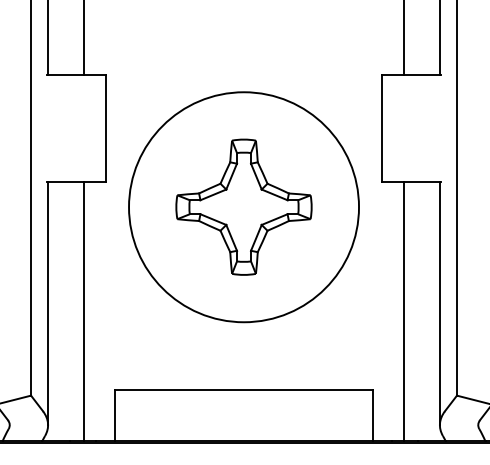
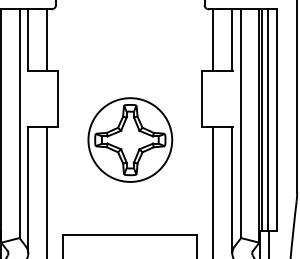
circle: (244, 206) -> (130, 139), size x0.7

